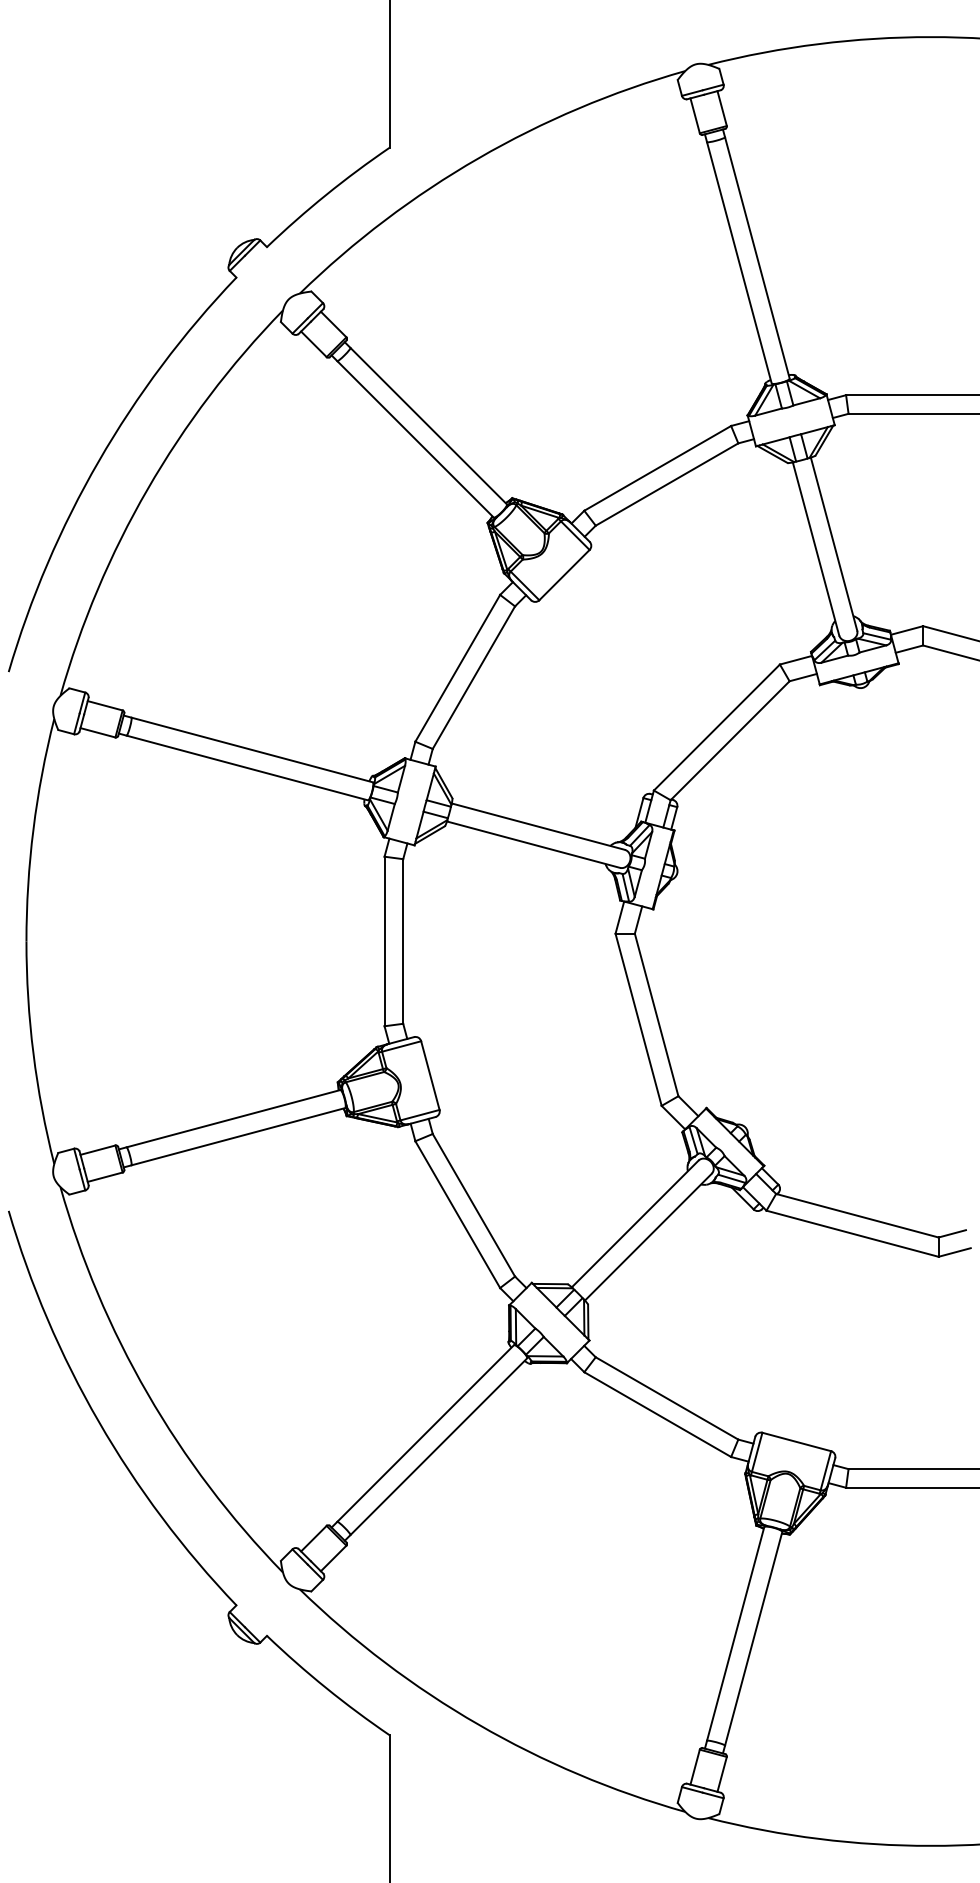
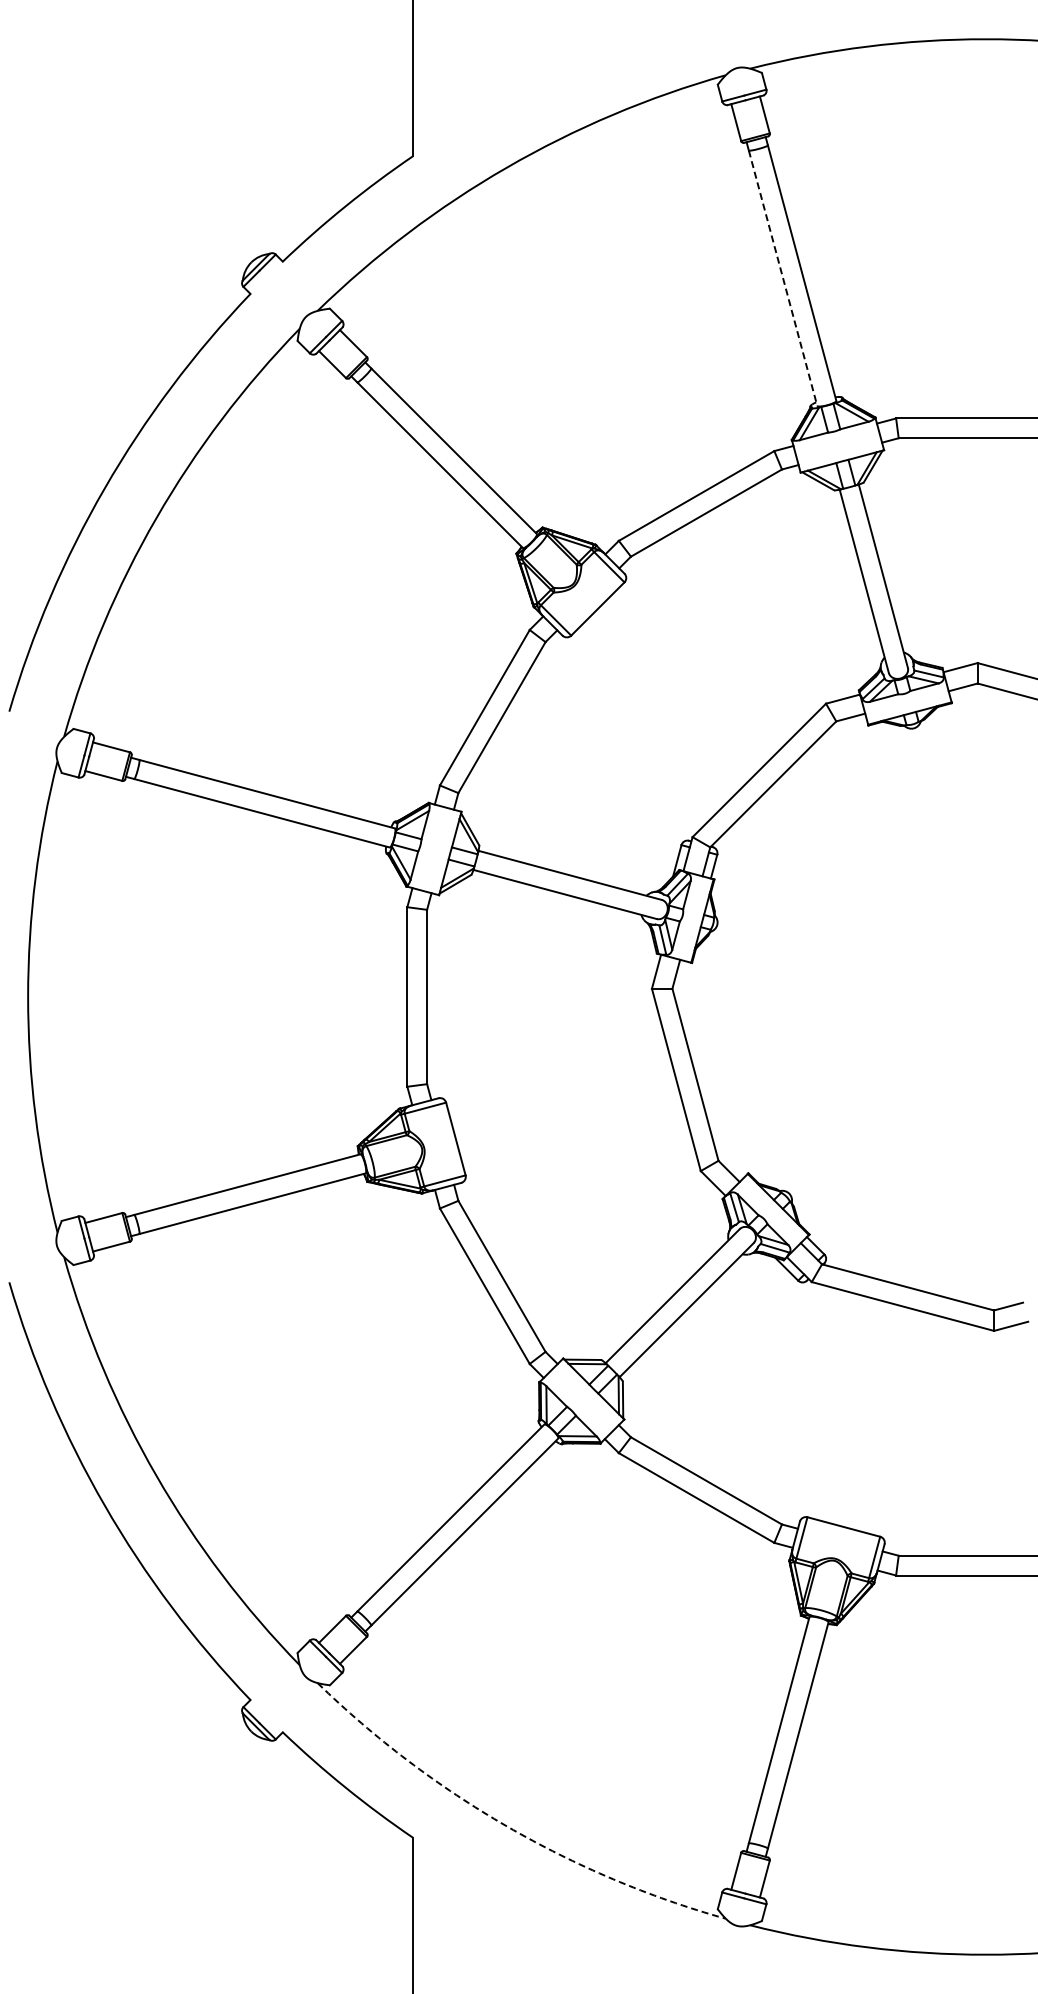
line: (739, 263) -> (783, 278), solid -> dashed
arc: (478, 1724) -> (506, 1826), solid -> dashed

